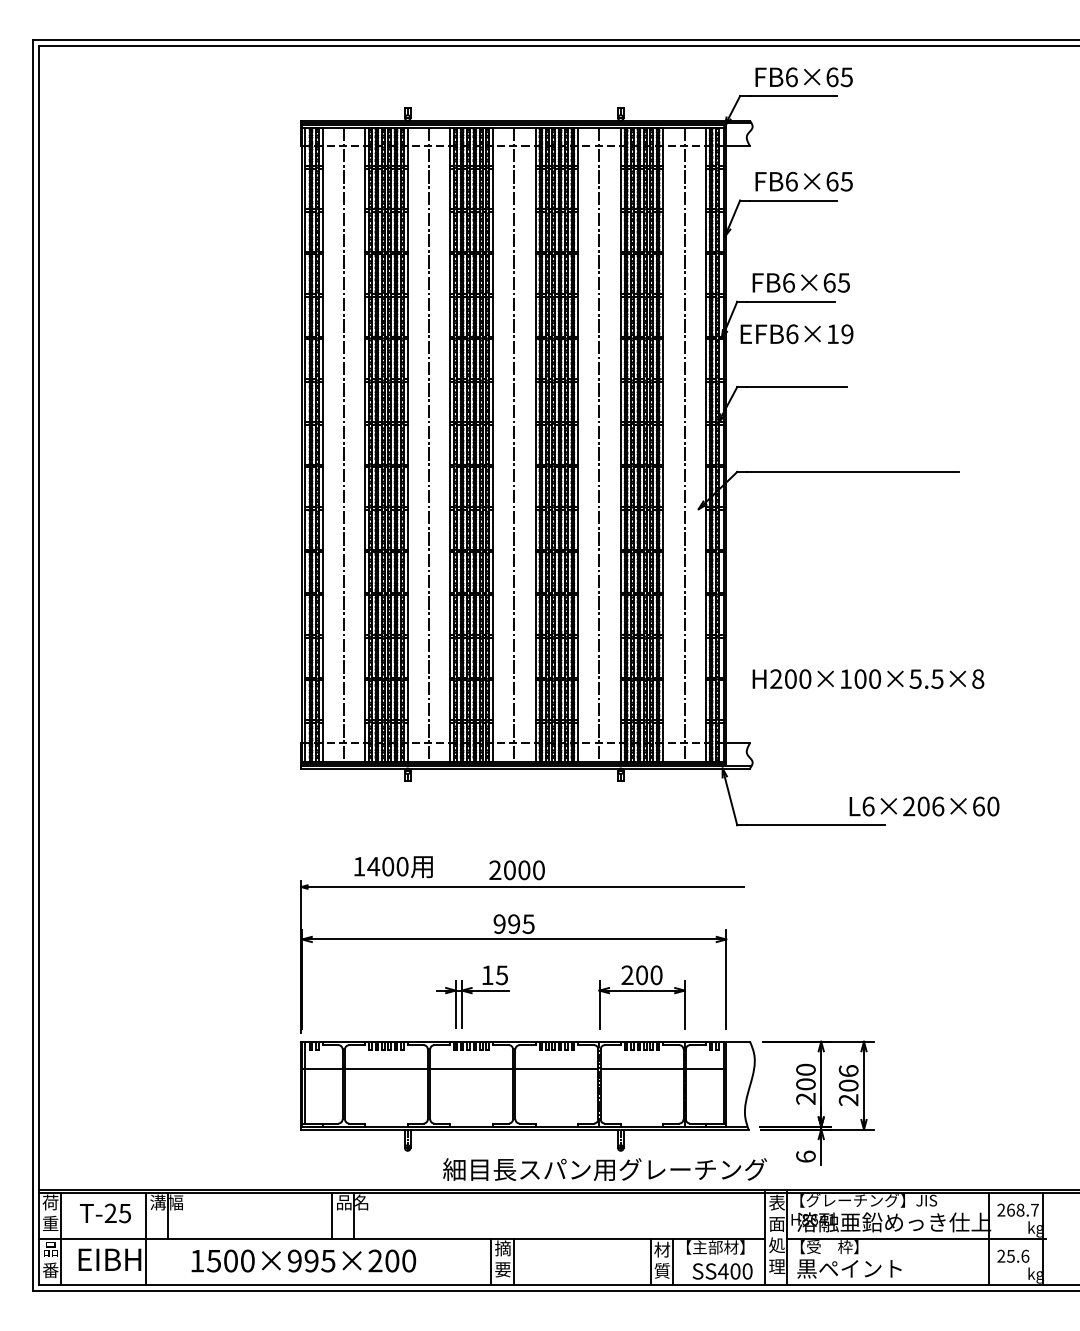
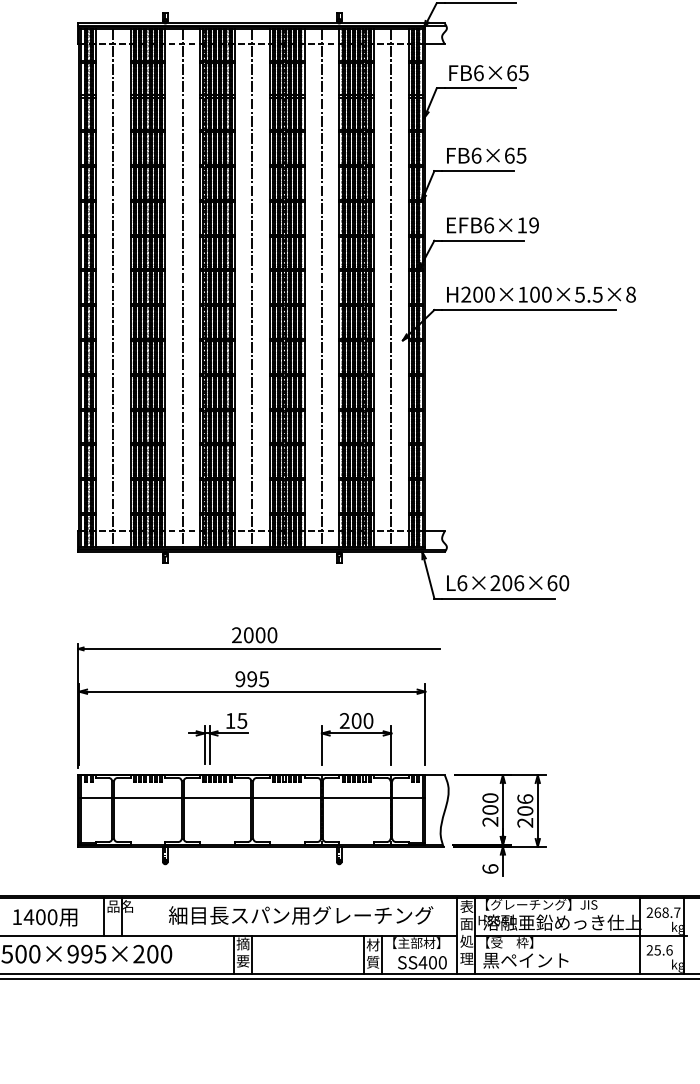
text: (796, 334) -> (492, 225), moved
text: (868, 678) -> (541, 294), moved
text: (924, 806) -> (508, 583), moved
text: (393, 867) -> (45, 917), moved
text: (604, 1169) -> (300, 915), moved

